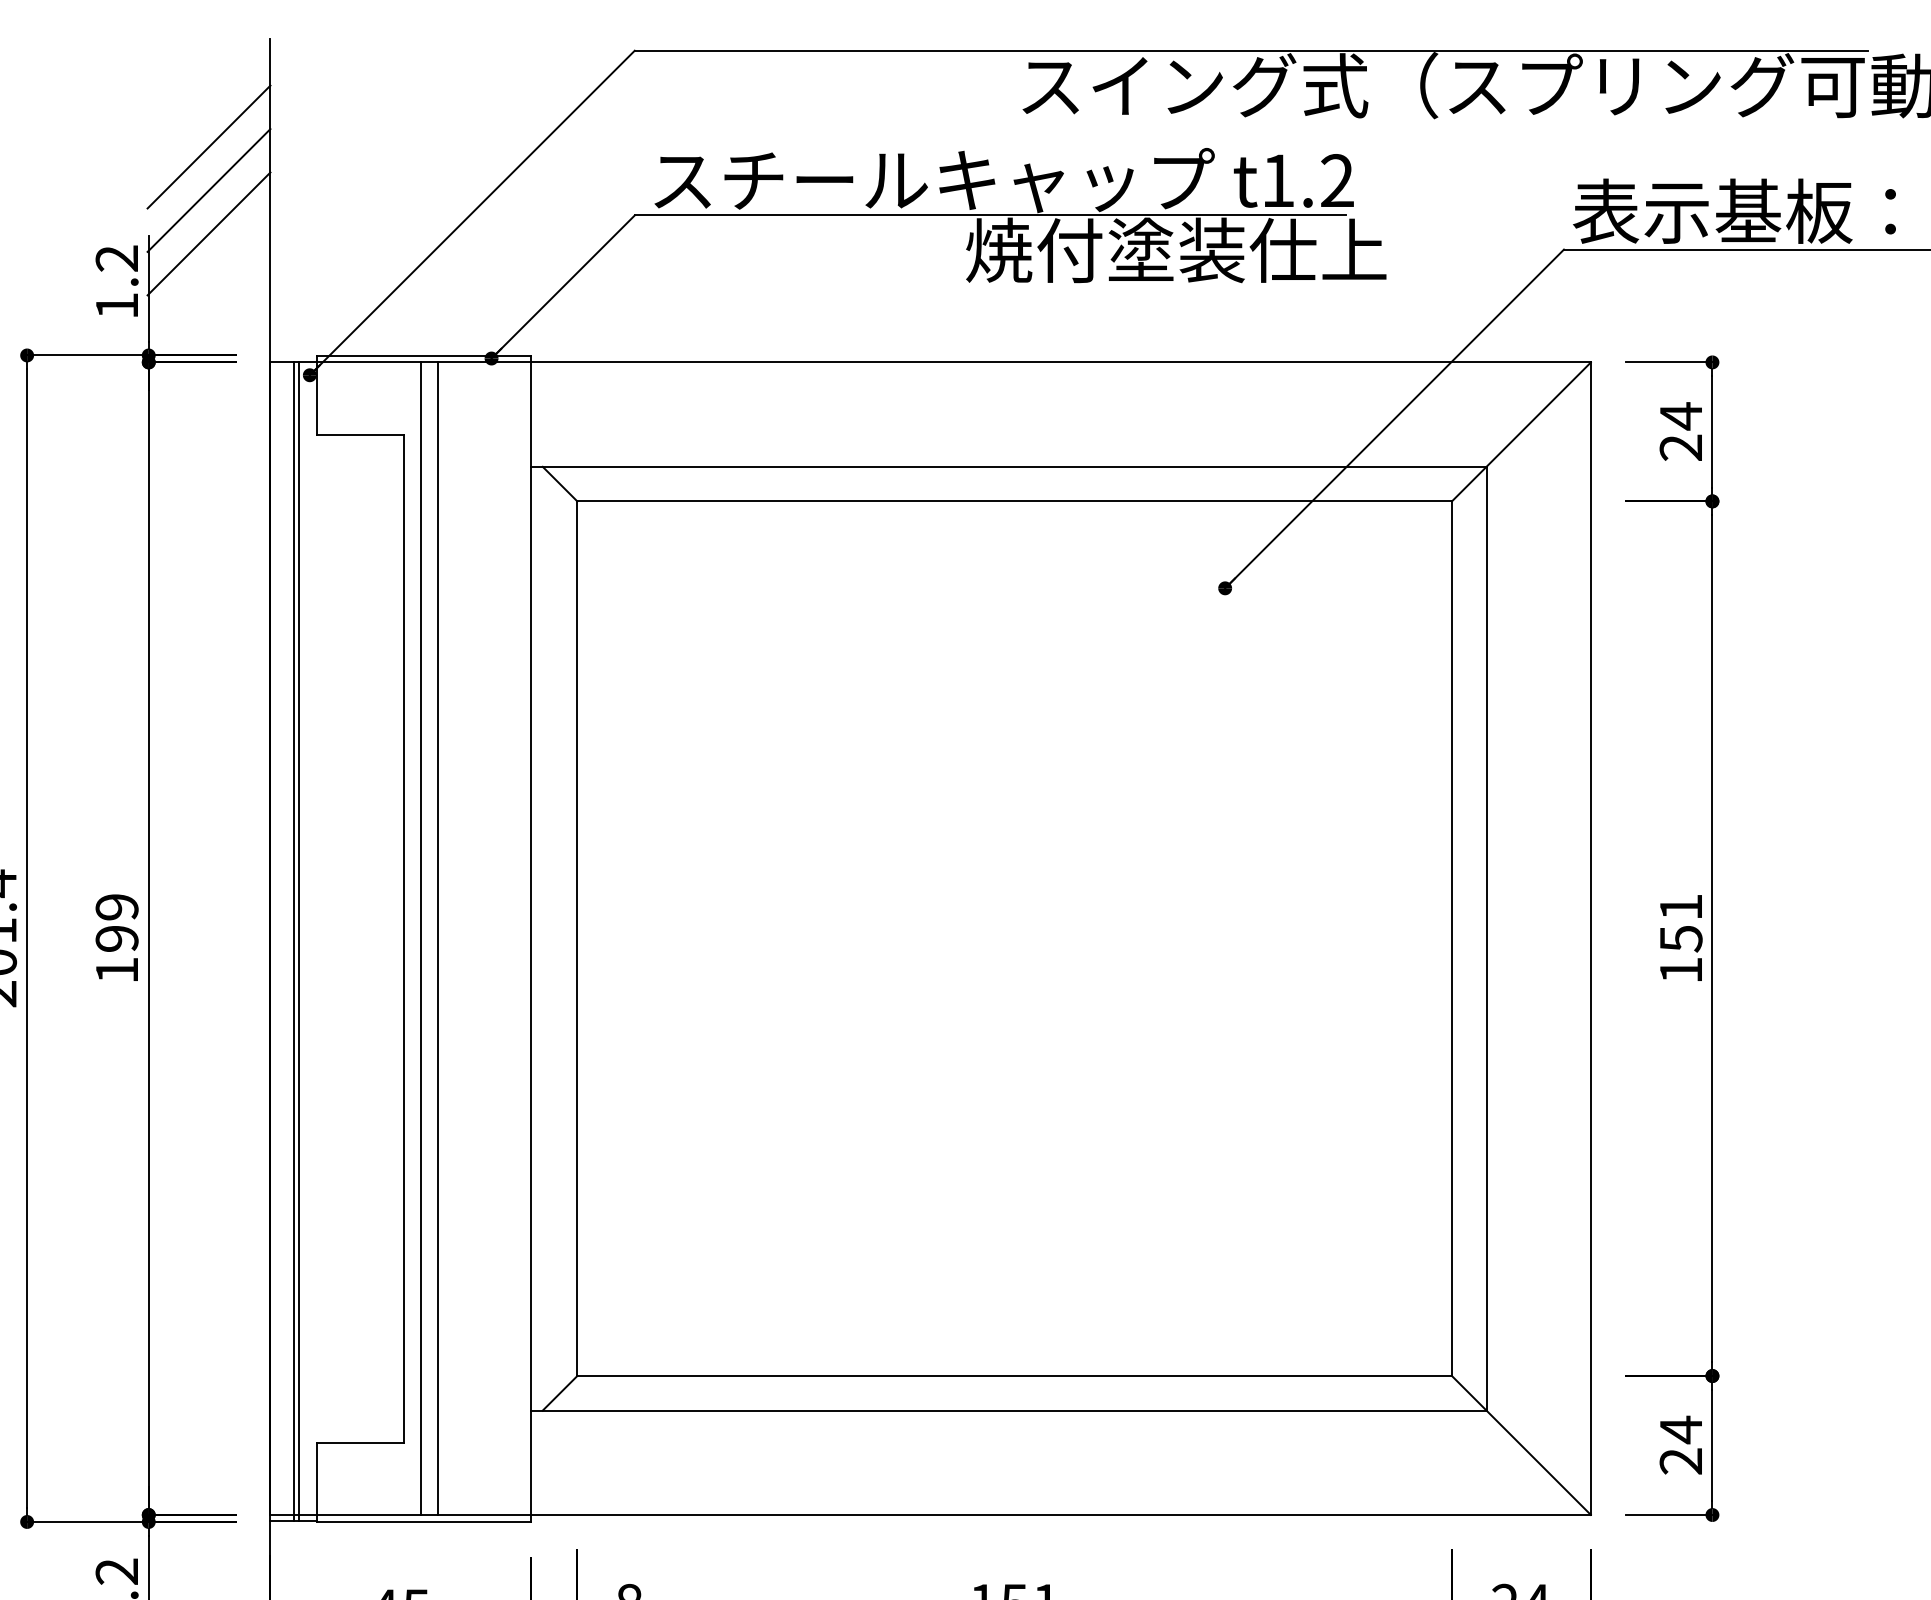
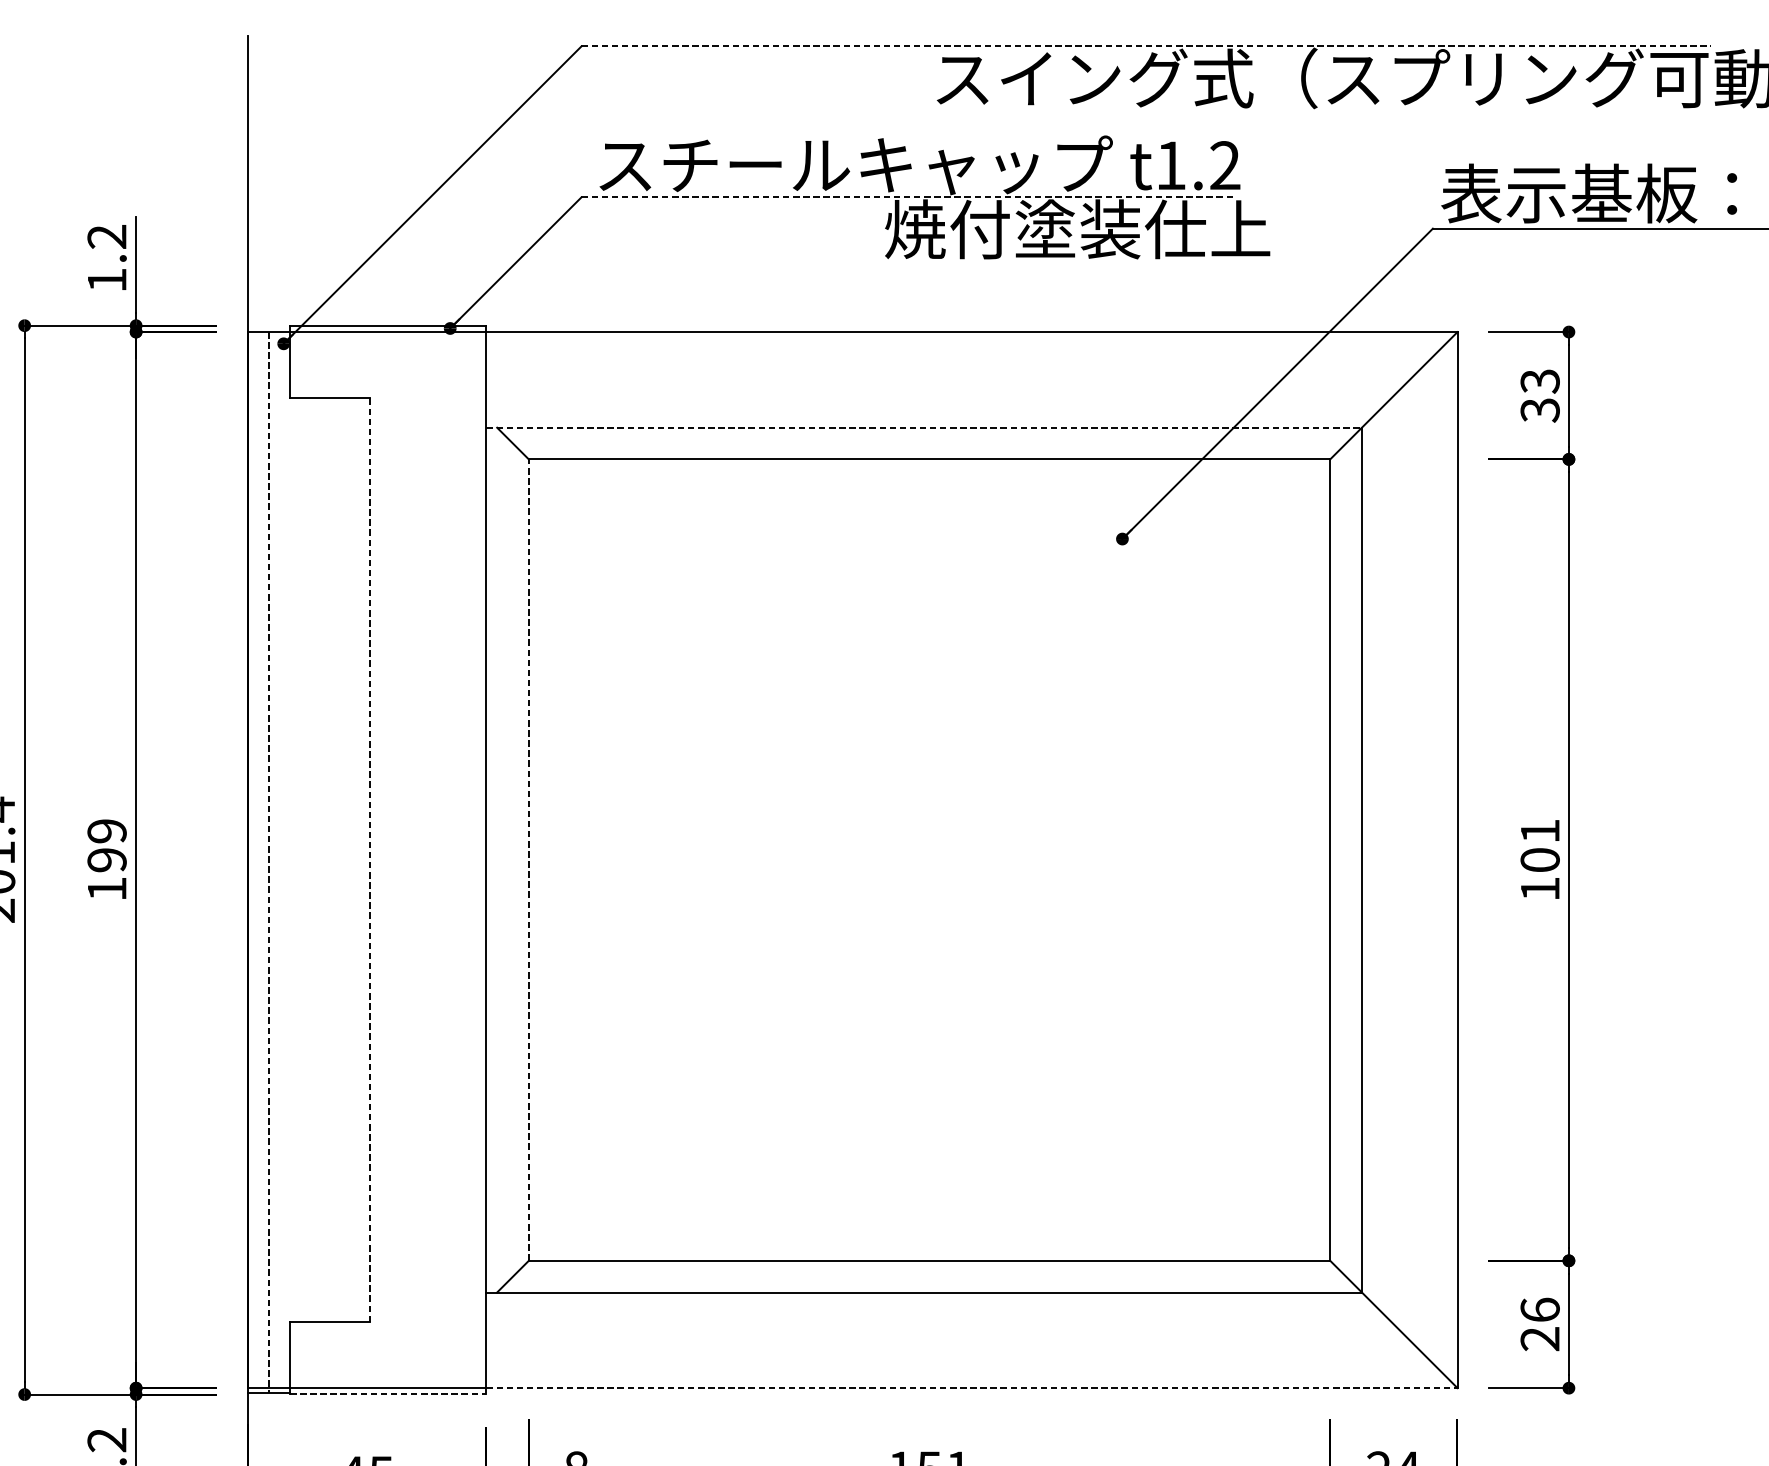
line: (1251, 50) -> (1146, 46), solid -> dashed
line: (208, 146) -> (190, 134), removed
line: (208, 190) -> (190, 174), removed
line: (990, 215) -> (907, 197), solid -> dashed
line: (208, 233) -> (190, 213), removed
text: (1680, 431) -> (1539, 395), 24 -> 33
line: (1008, 466) -> (923, 427), solid -> dashed
line: (403, 938) -> (369, 859), solid -> dashed
line: (421, 938) -> (386, 859), removed
line: (438, 938) -> (401, 859), removed
line: (577, 938) -> (528, 859), solid -> dashed
text: (1680, 938) -> (1539, 859), 151 -> 101
line: (299, 941) -> (274, 862), removed
line: (293, 942) -> (268, 863), solid -> dashed
text: (1680, 1429) -> (1539, 1309), 24 -> 26
line: (1060, 1514) -> (971, 1387), solid -> dashed
line: (424, 1521) -> (388, 1394), solid -> dashed

